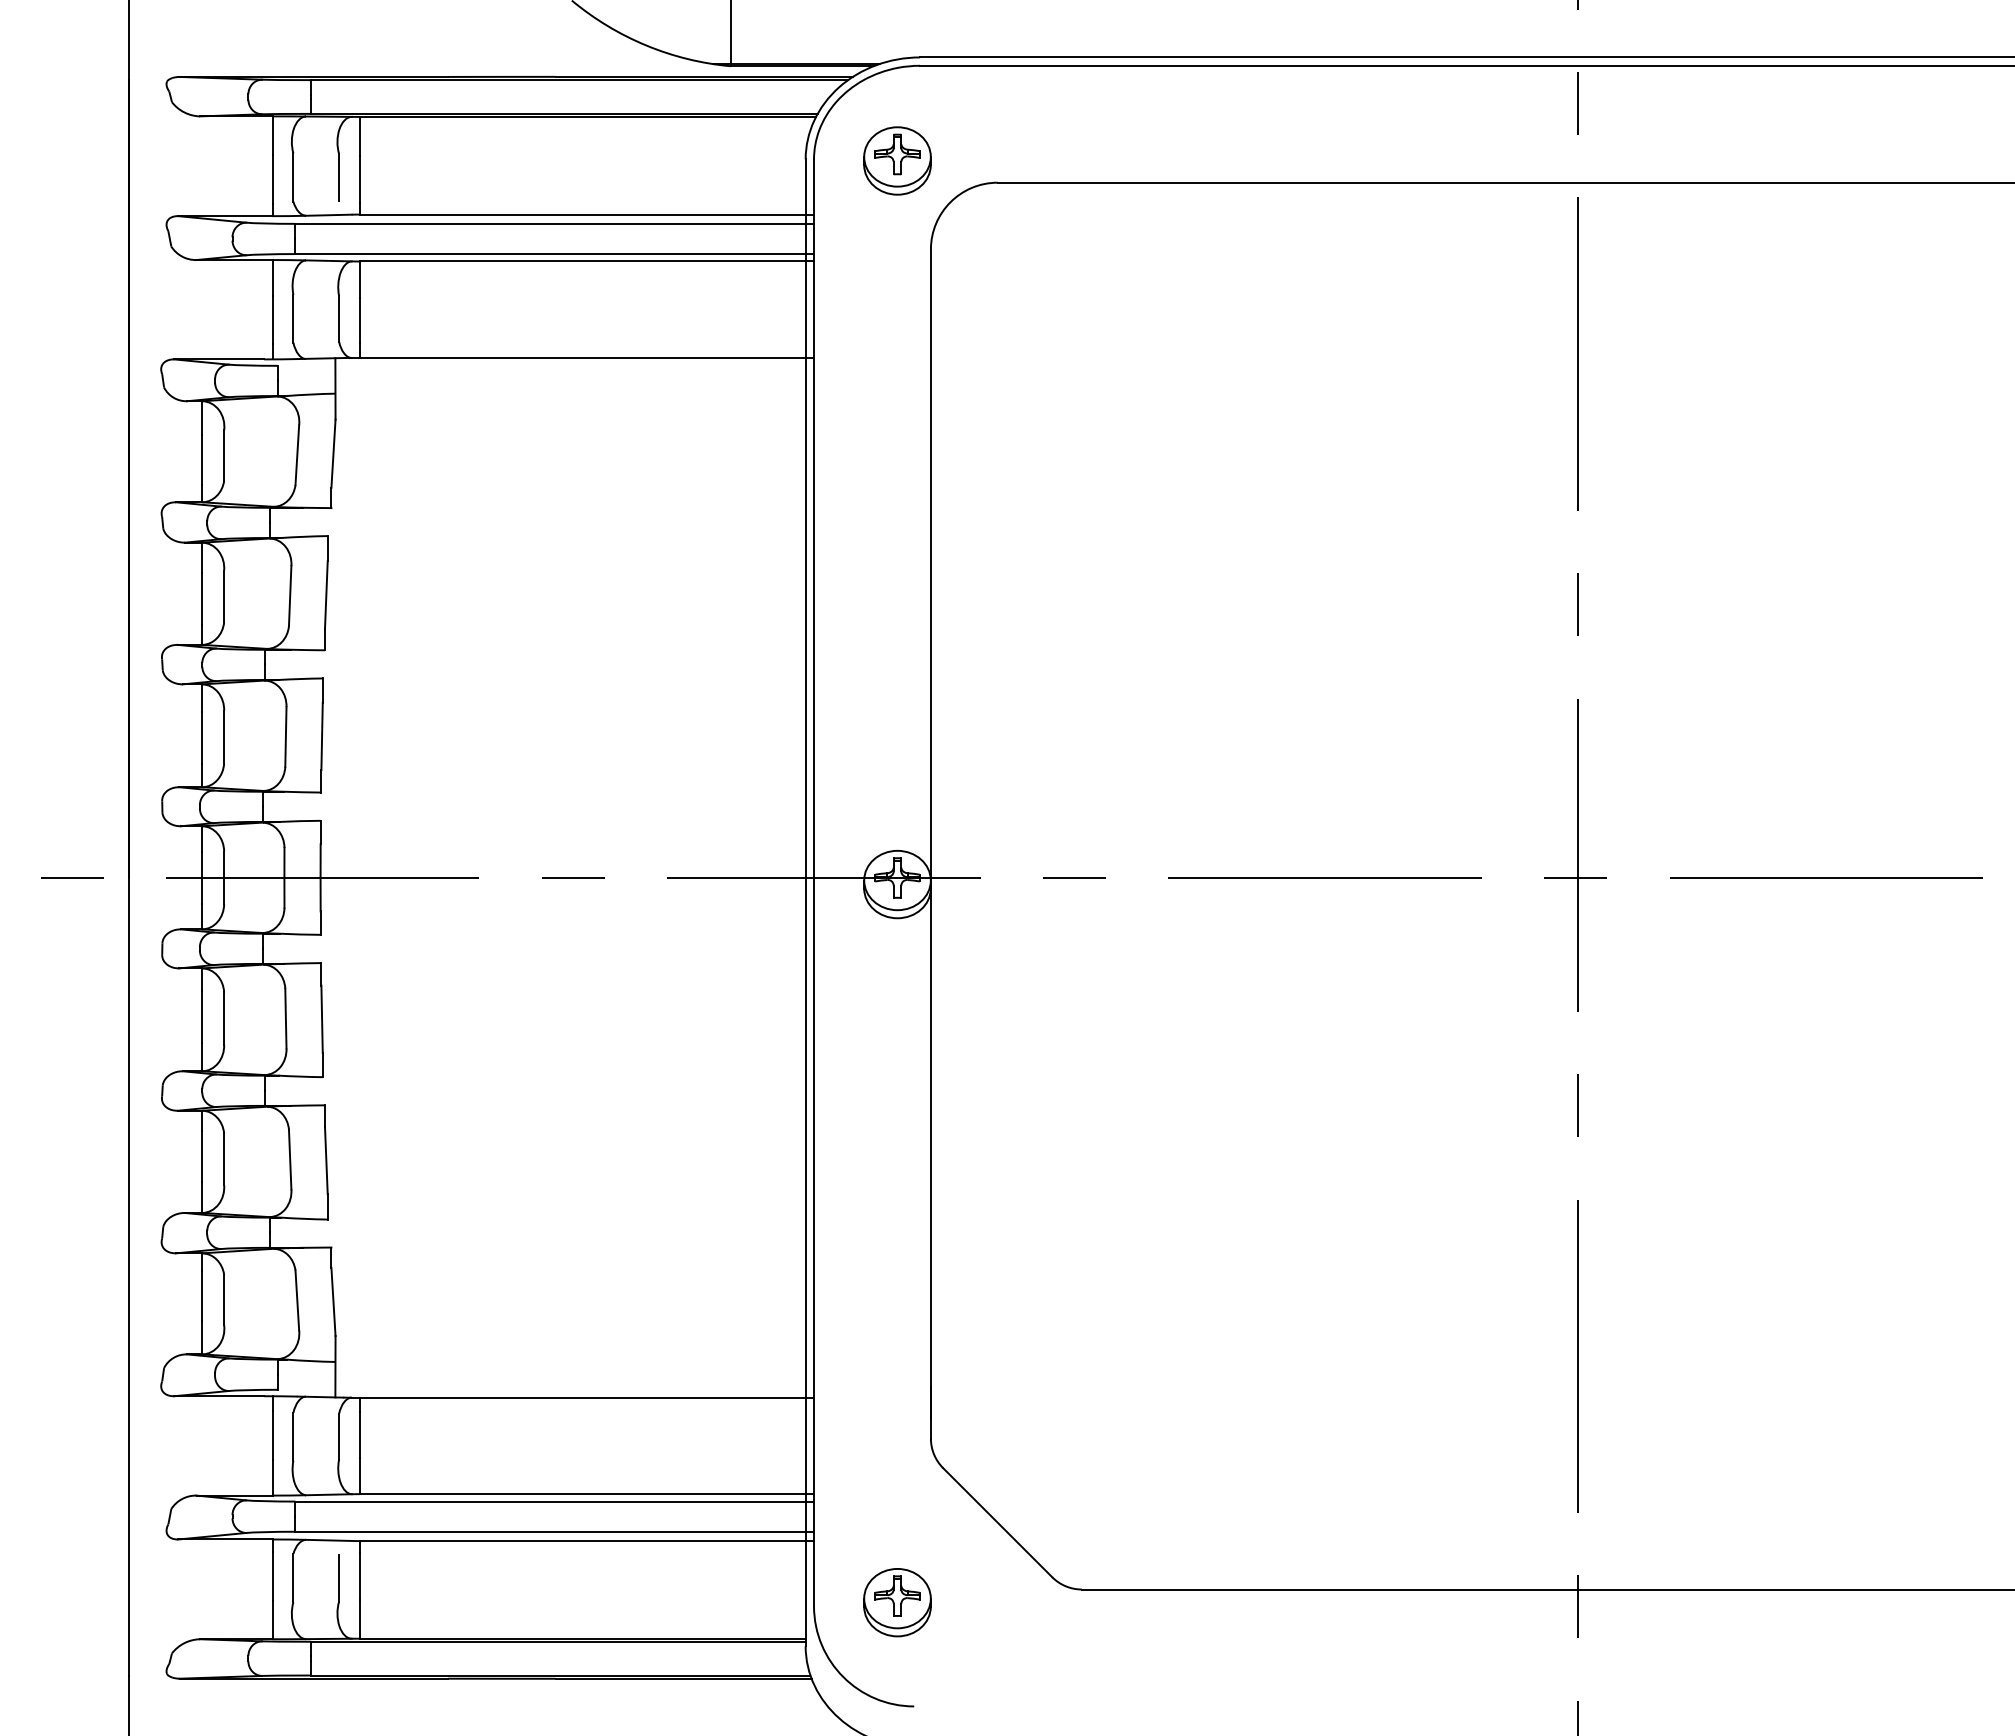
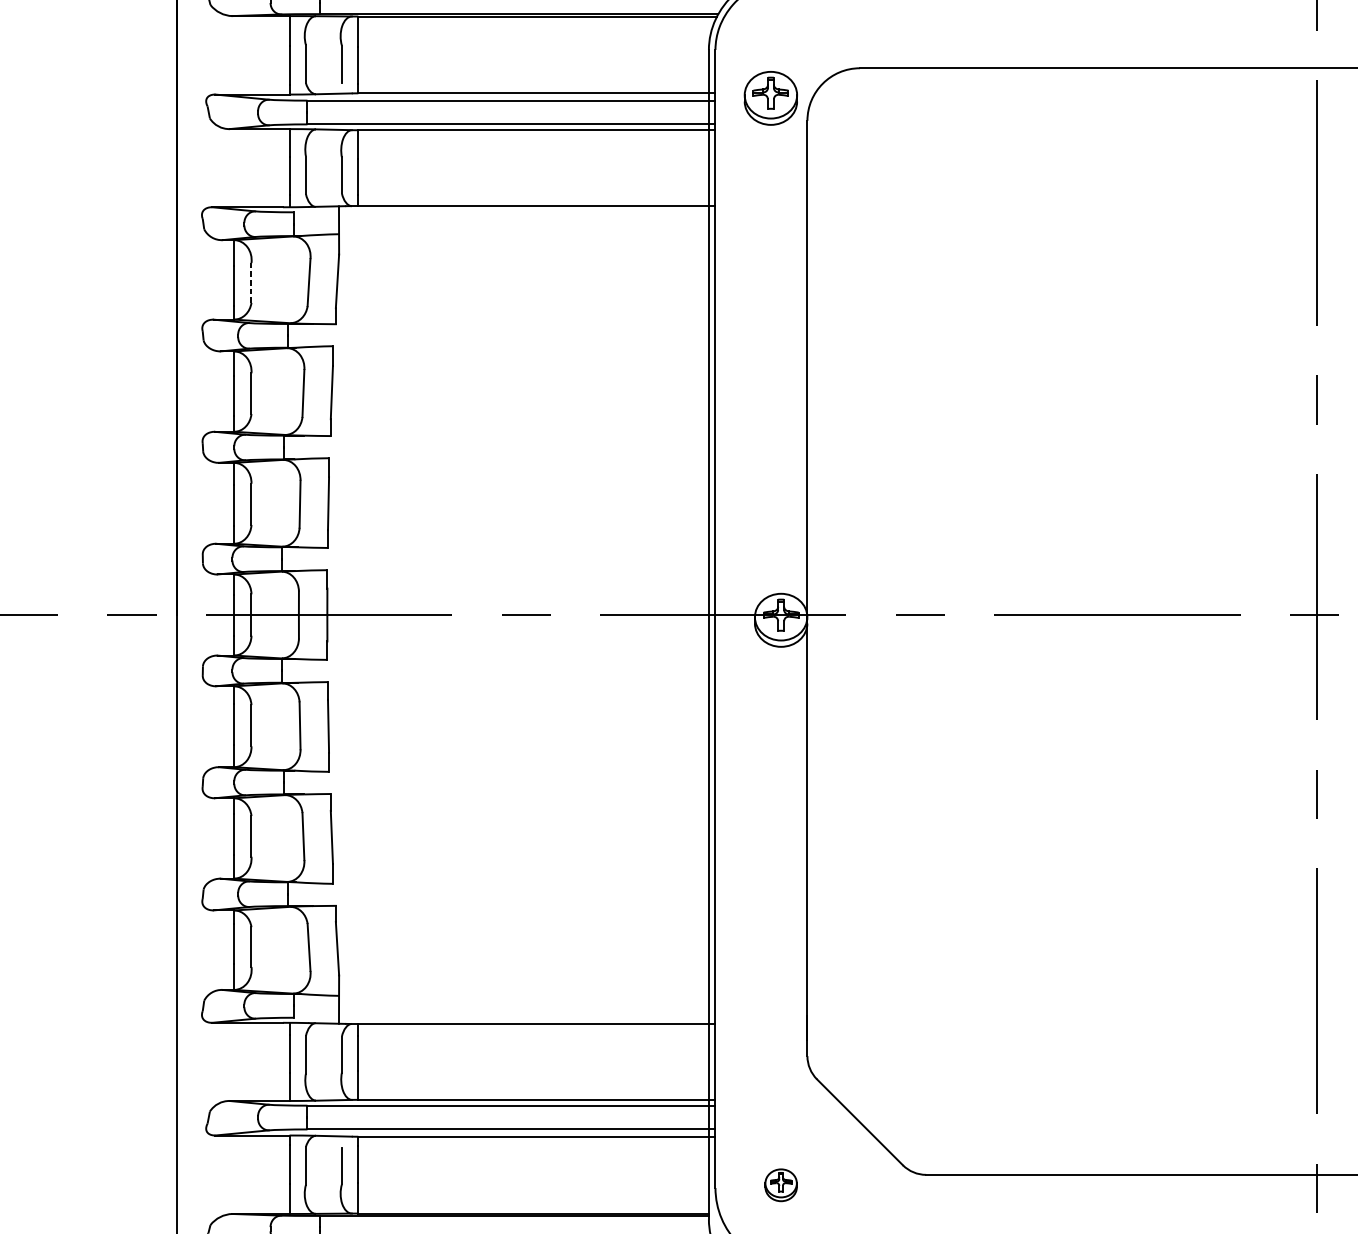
part: (897, 160) -> (770, 97), moved
line: (224, 455) -> (251, 282), solid -> dashed
part: (897, 1602) -> (781, 1185), size x0.6

